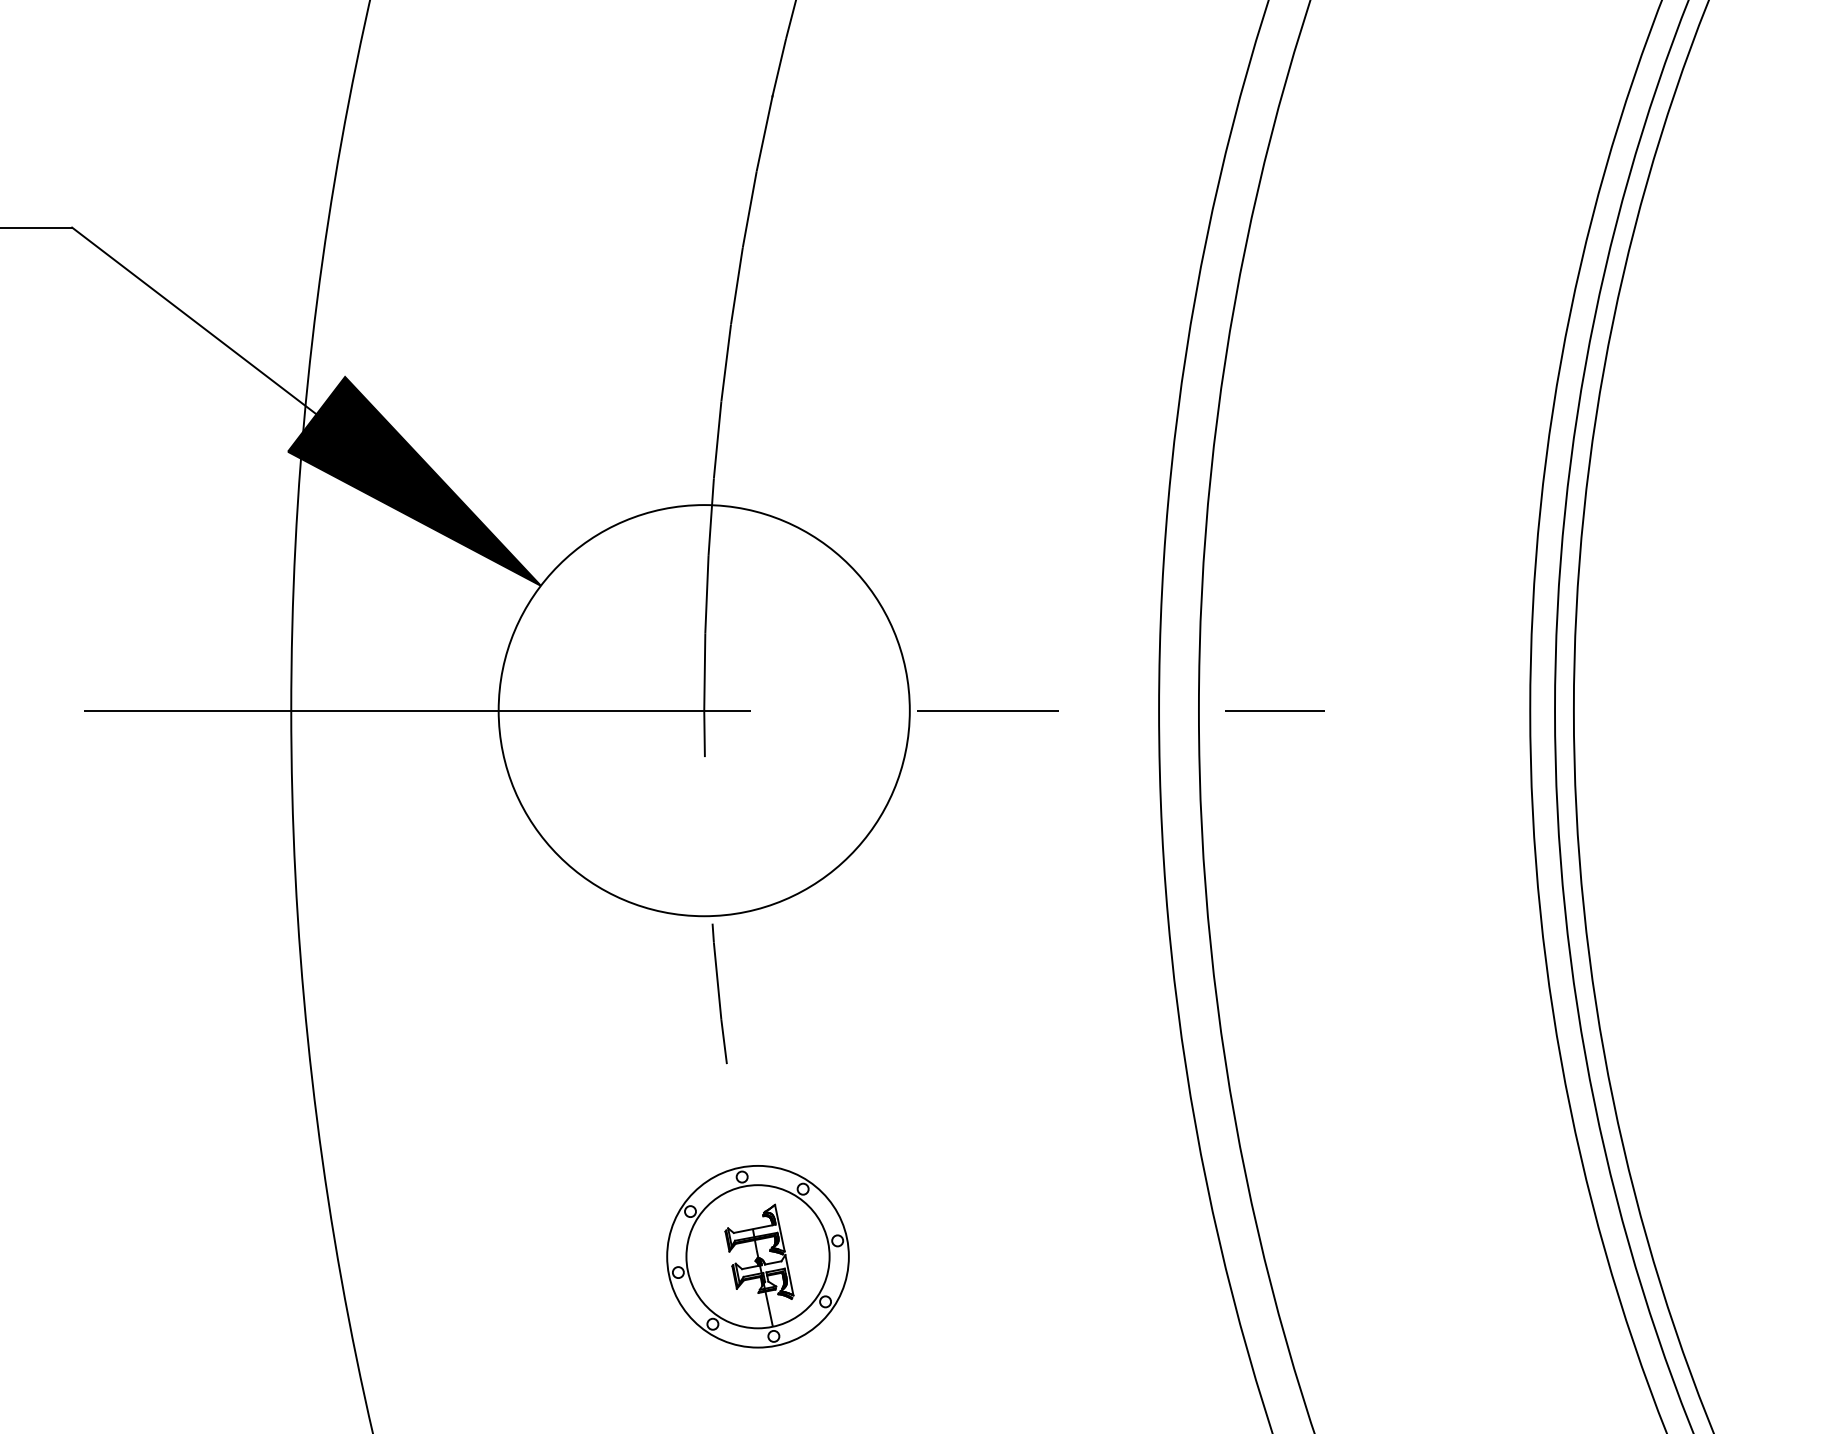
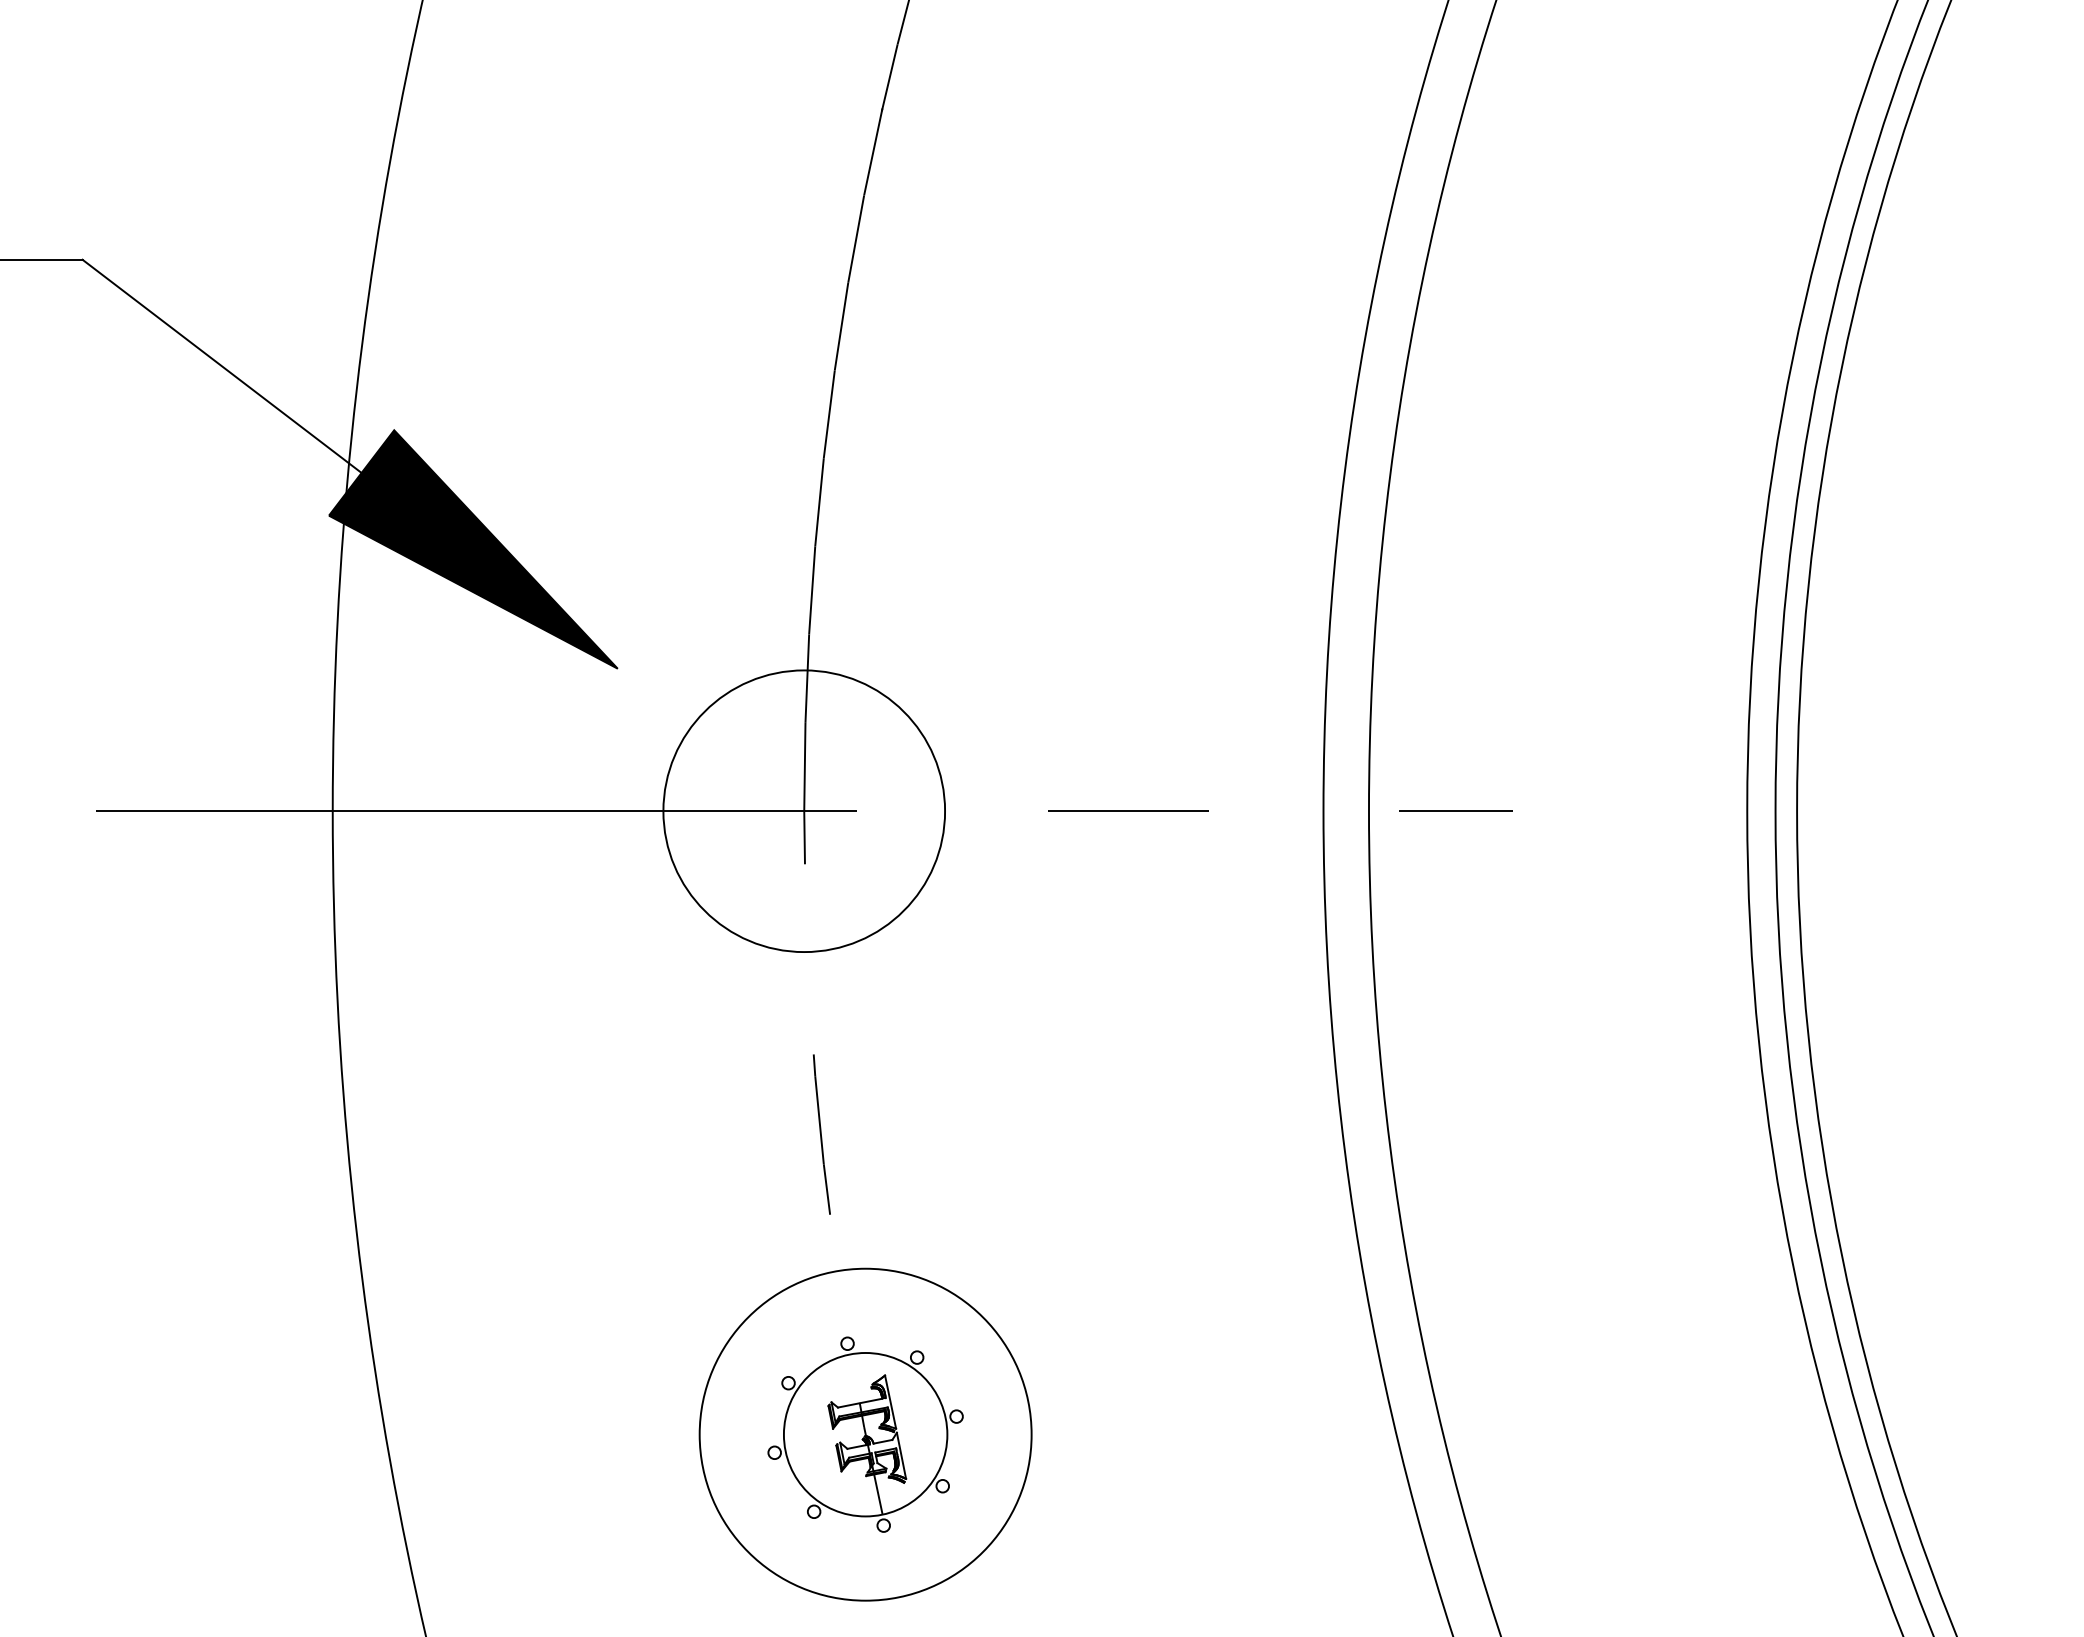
circle: (703, 709) -> (803, 810), size x0.6
circle: (757, 1256) -> (865, 1434), size x1.6

